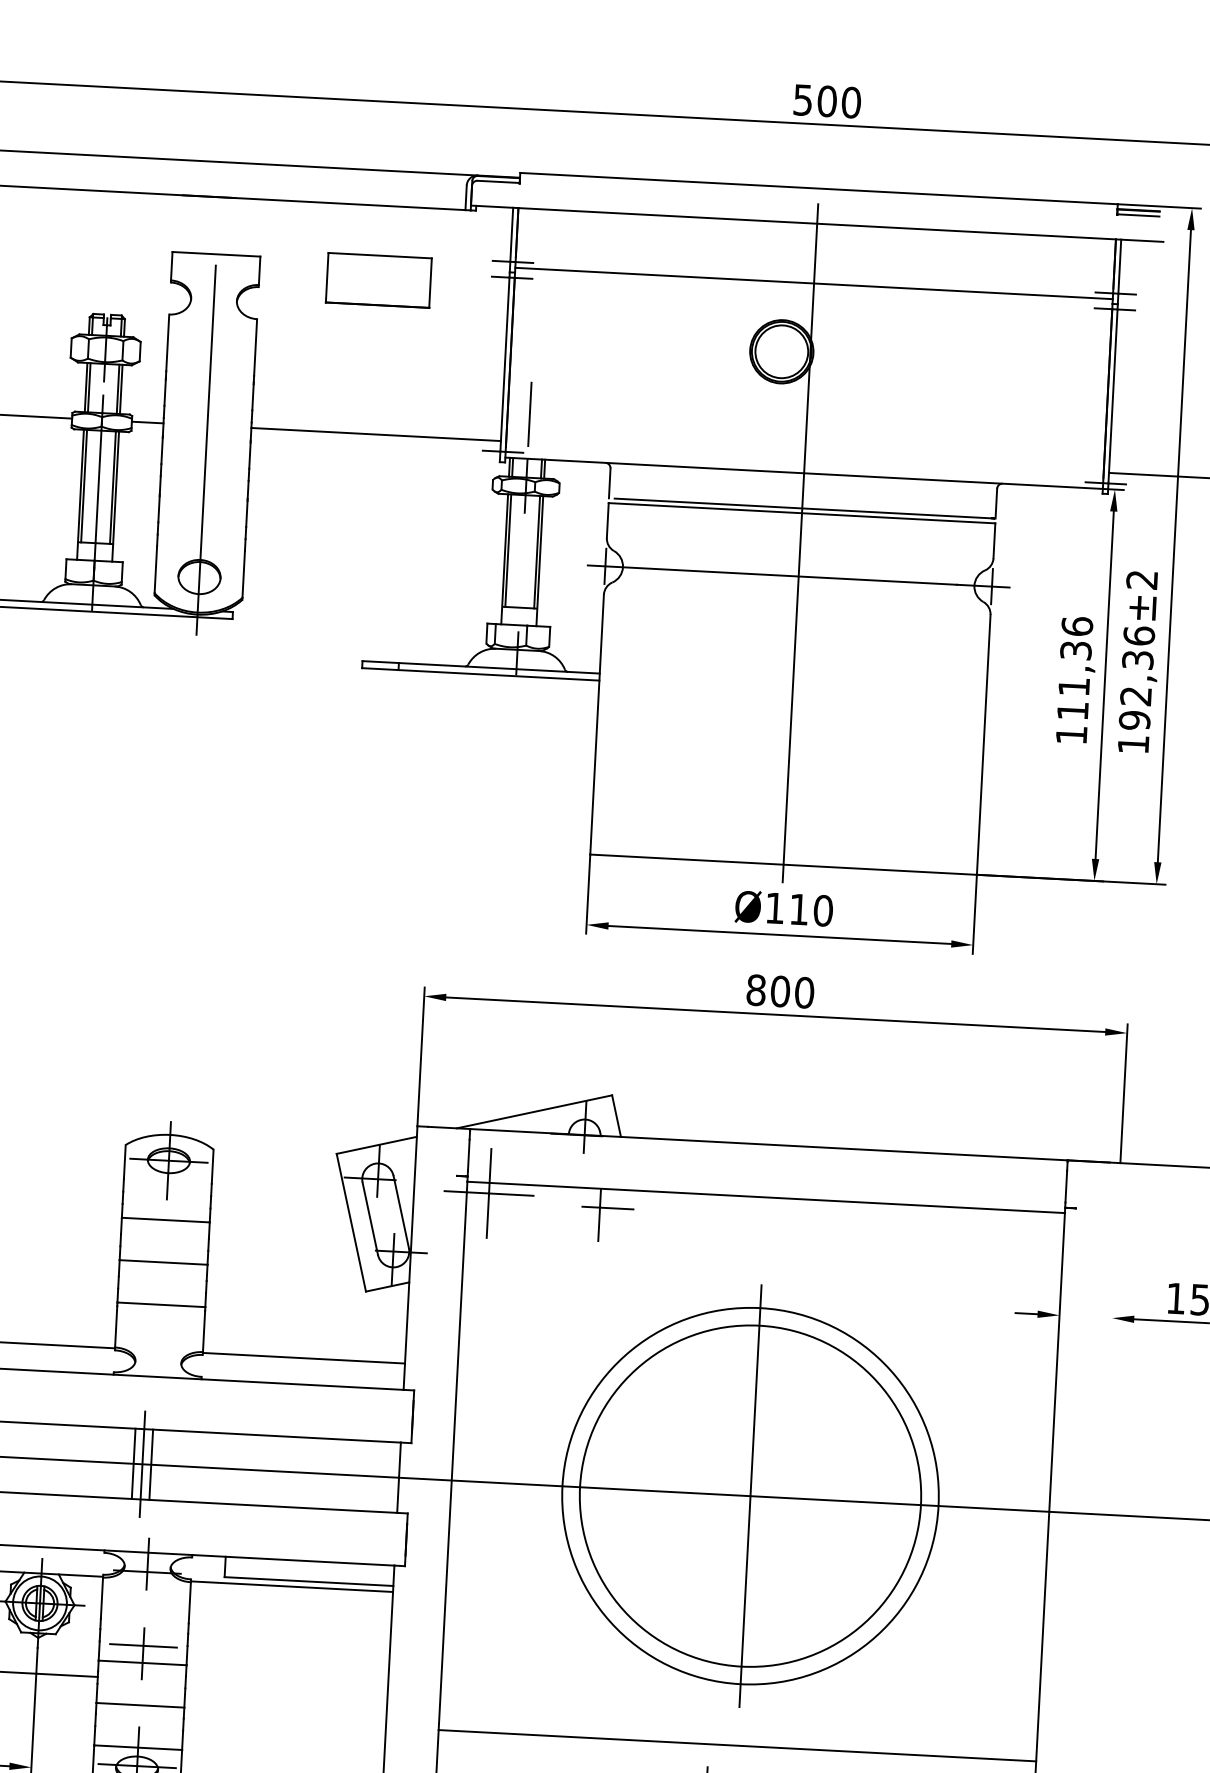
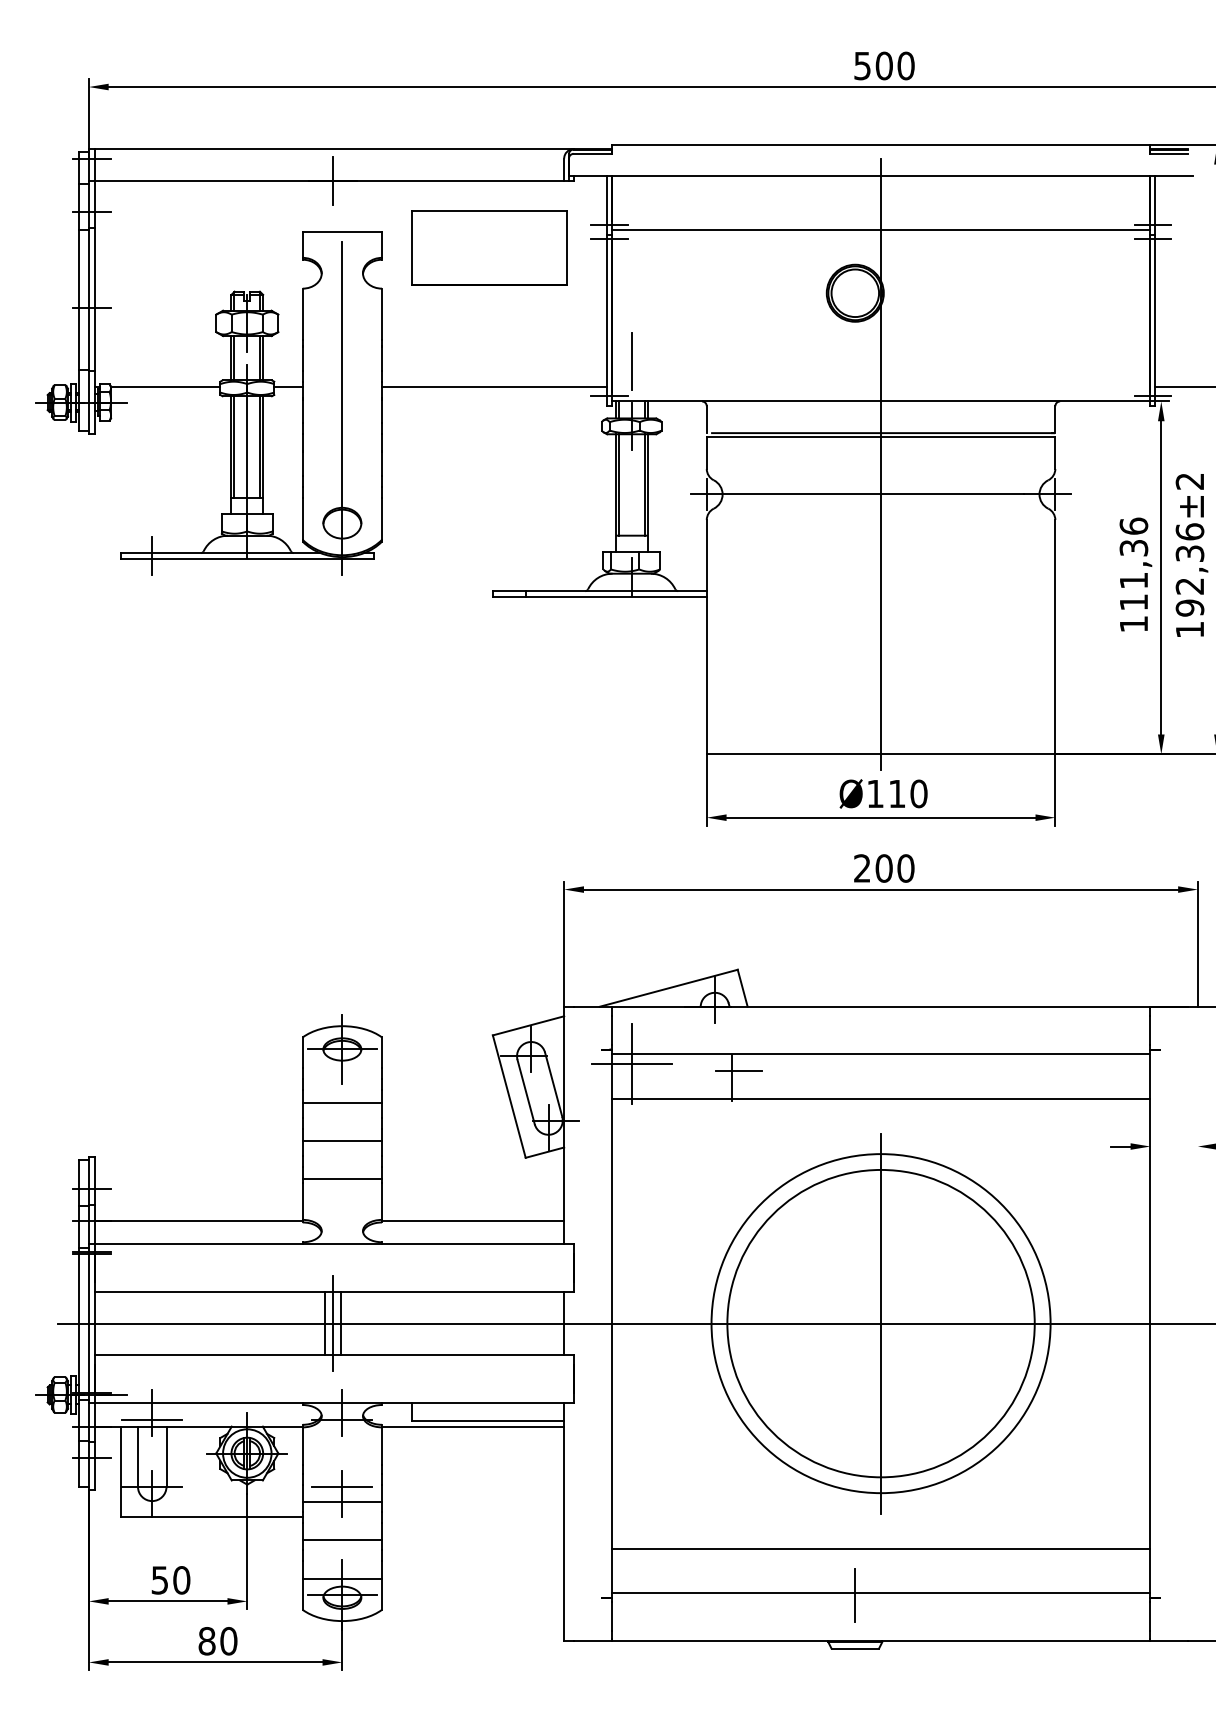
line: (208, 196) -> (332, 180), added
part: (378, 279) -> (489, 247), size x1.67
text: (756, 990) -> (862, 868), 800 -> 200
line: (762, 1246) -> (880, 1098), added

